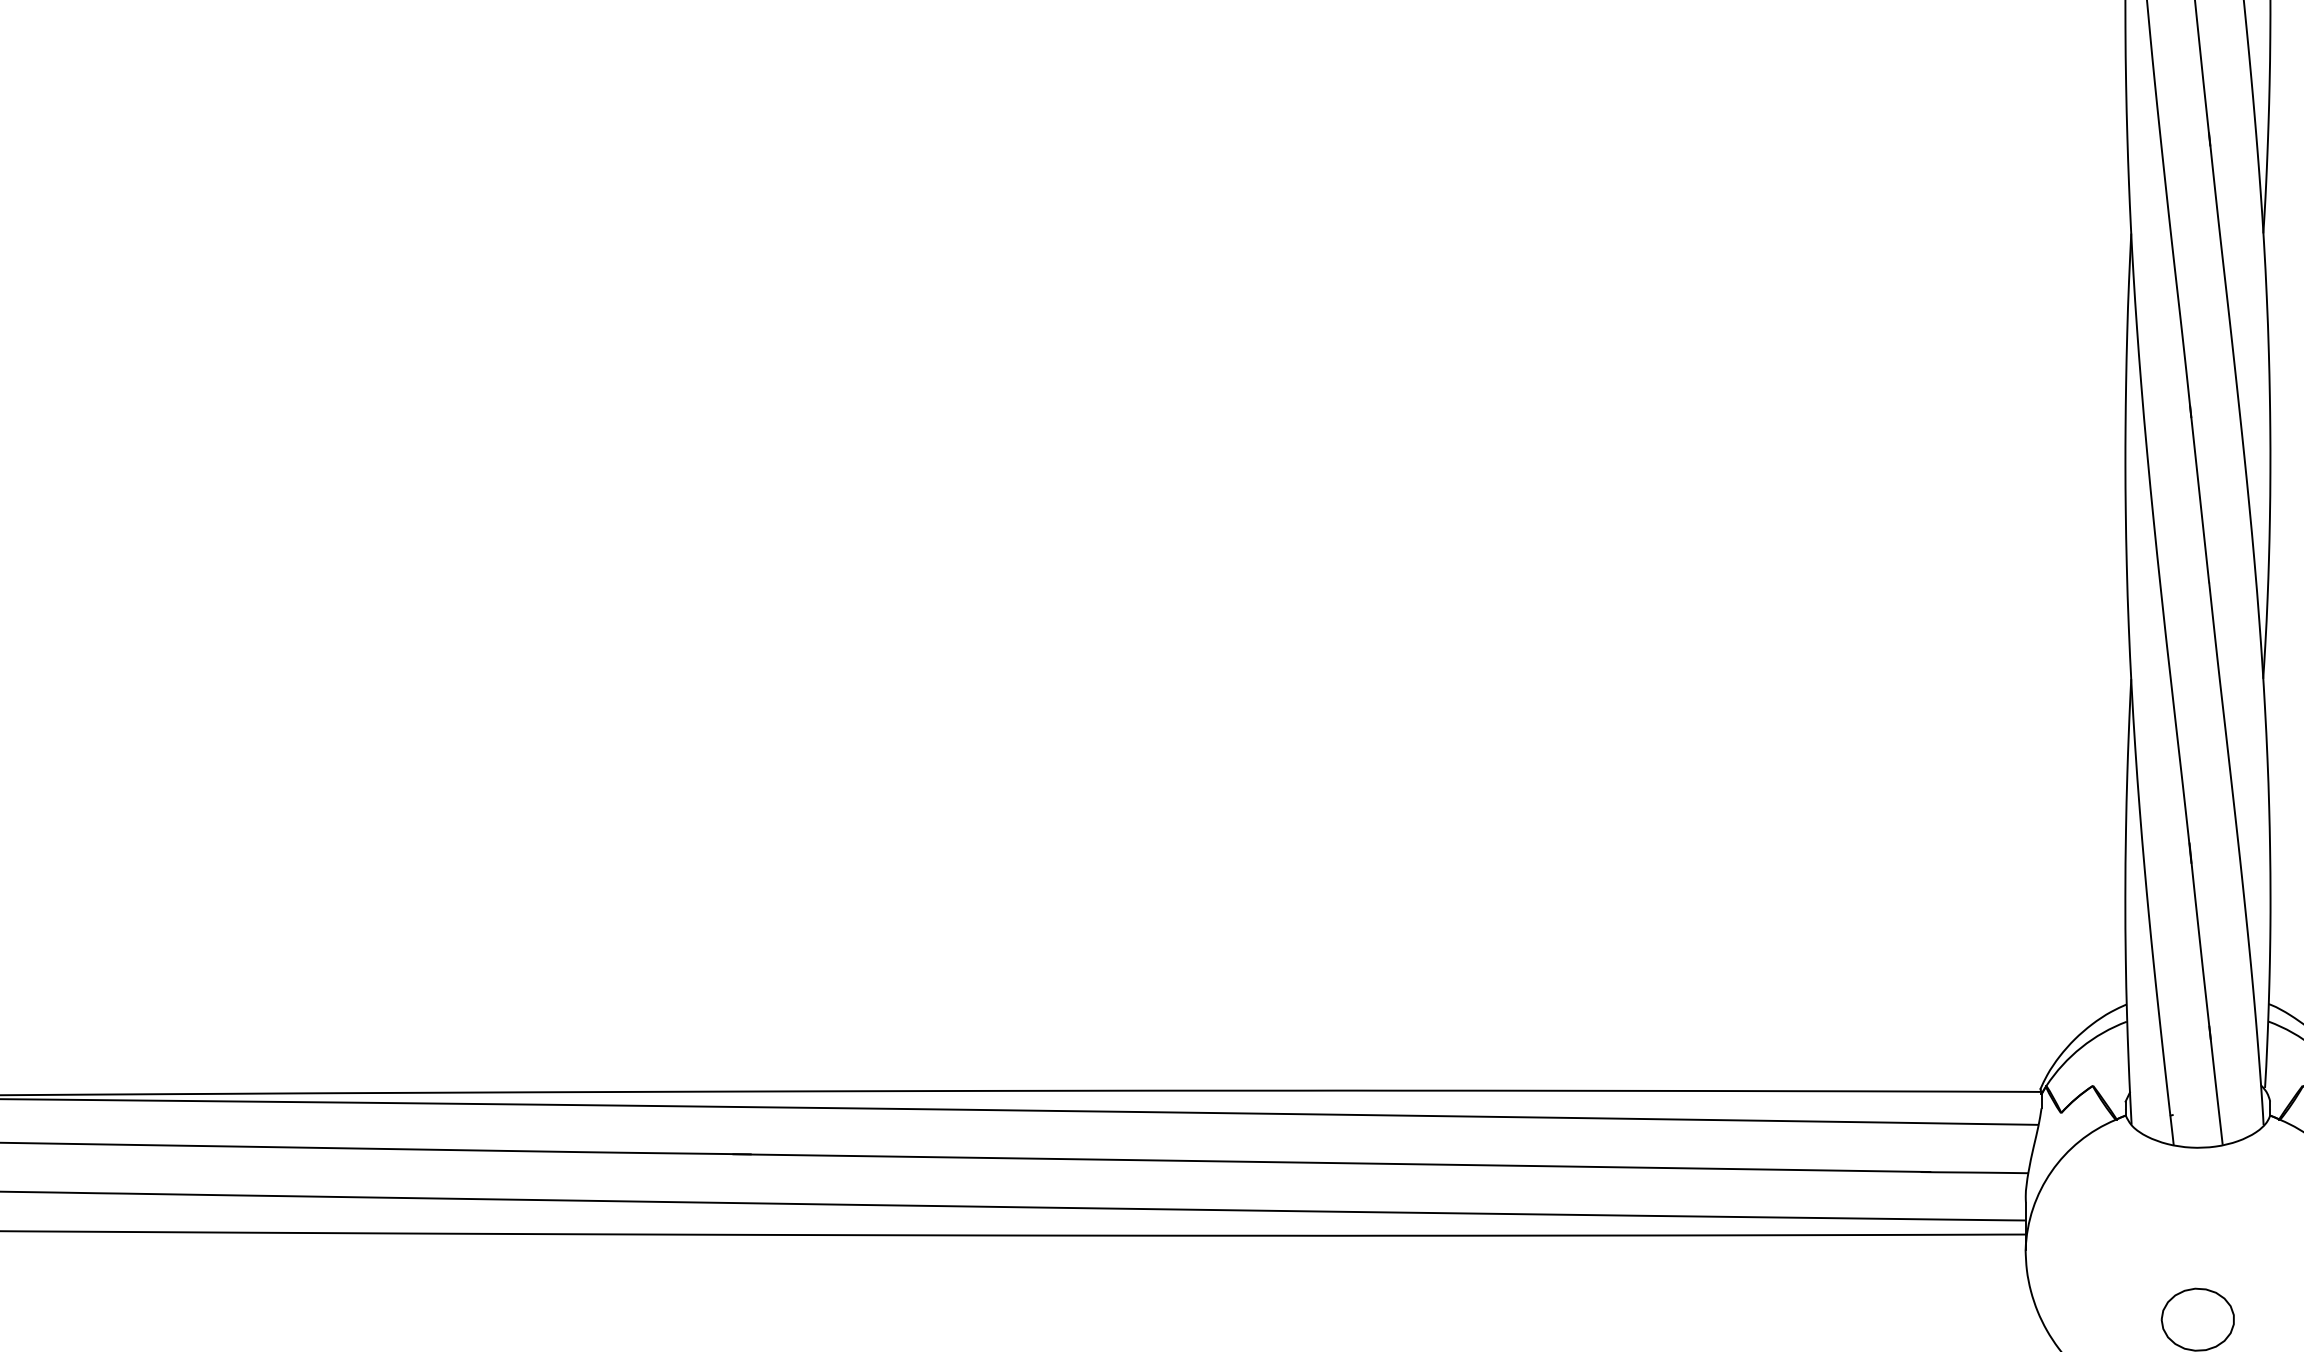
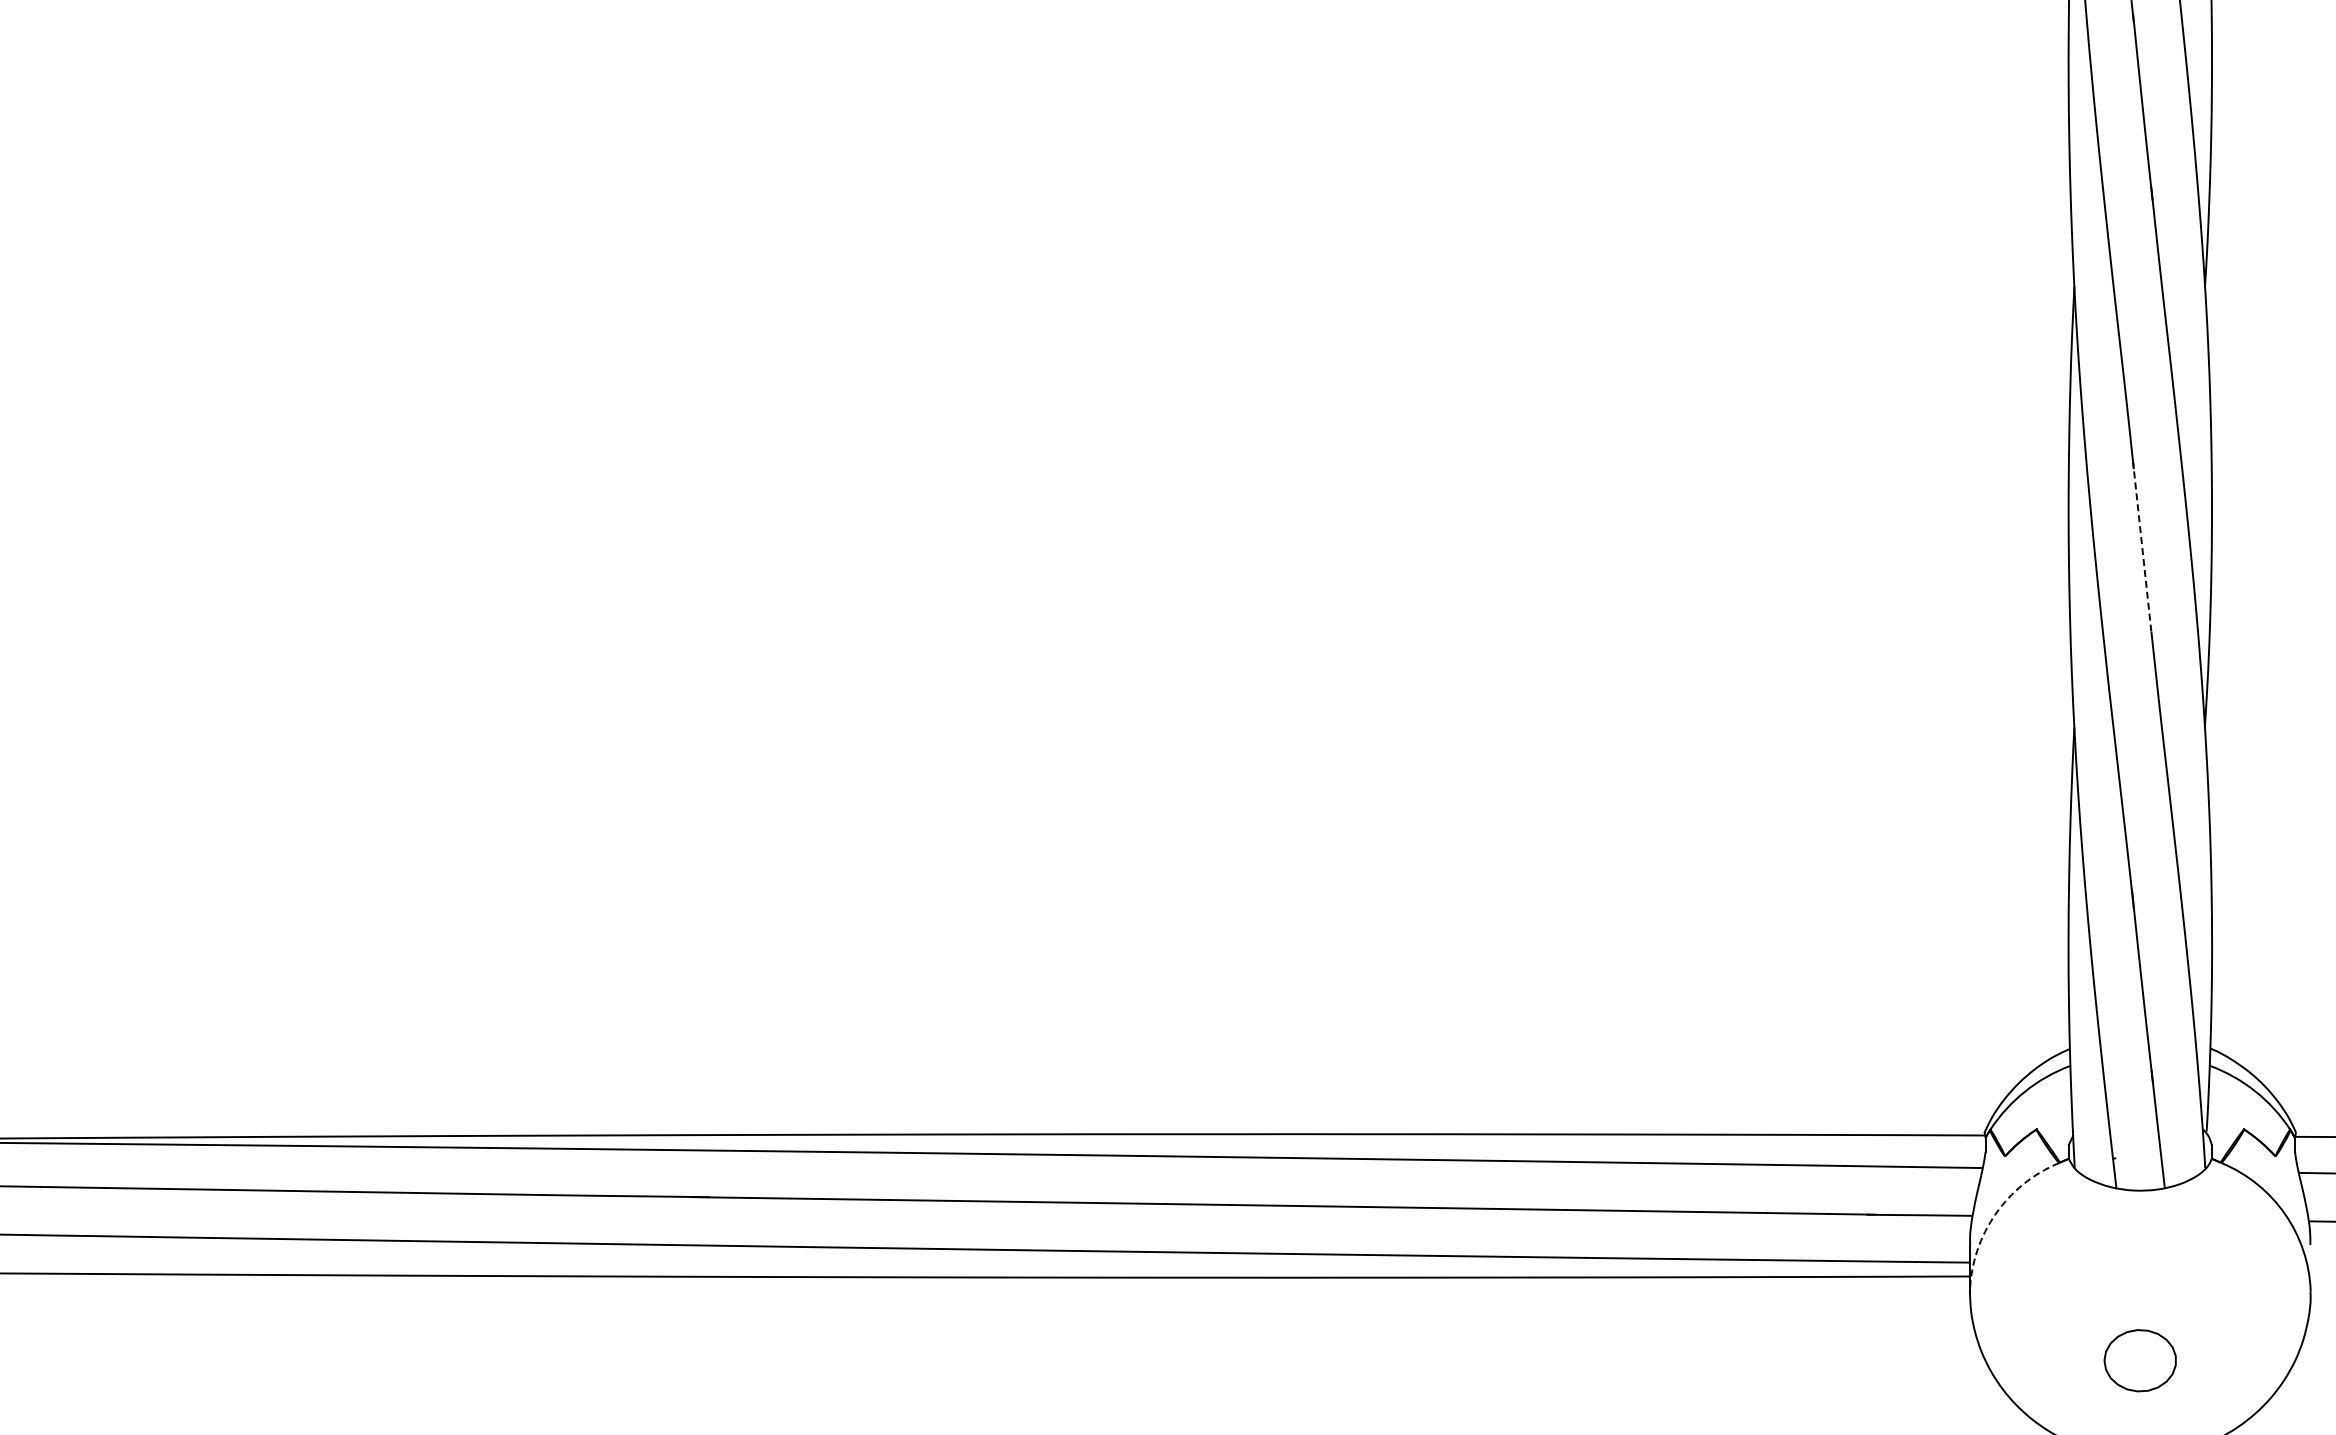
line: (2199, 494) -> (2141, 544), solid -> dashed
arc: (2051, 1171) -> (1995, 1214), solid -> dashed

